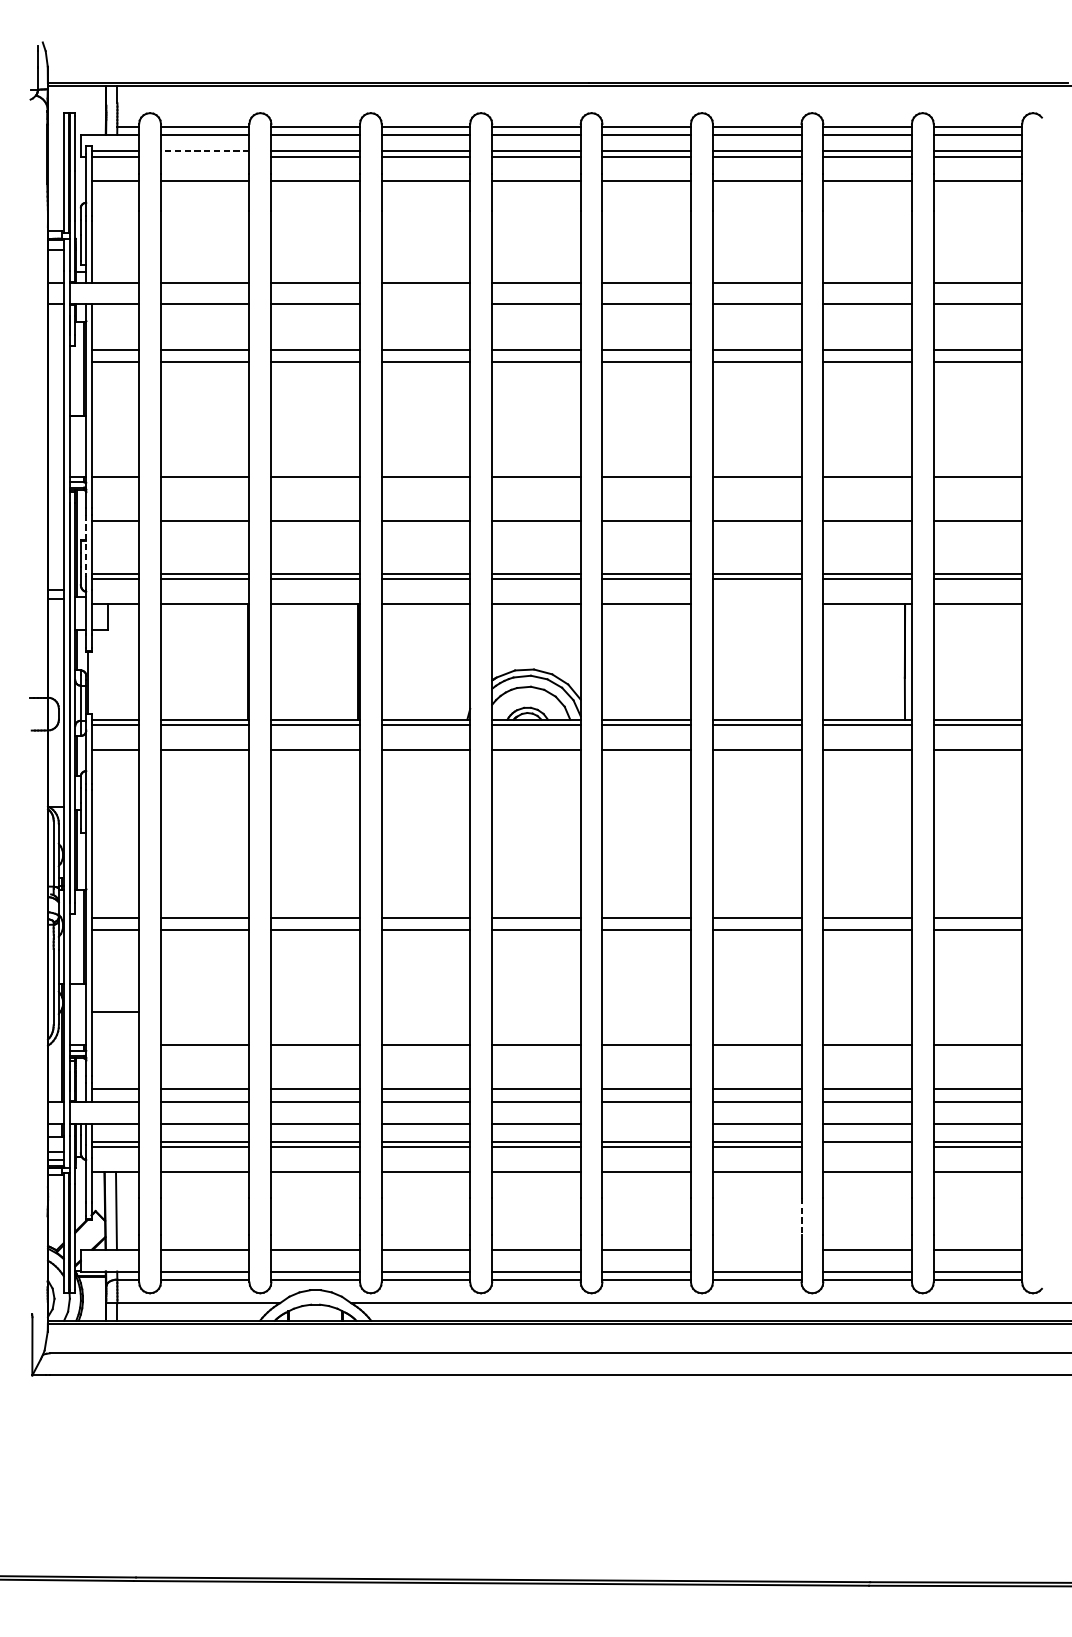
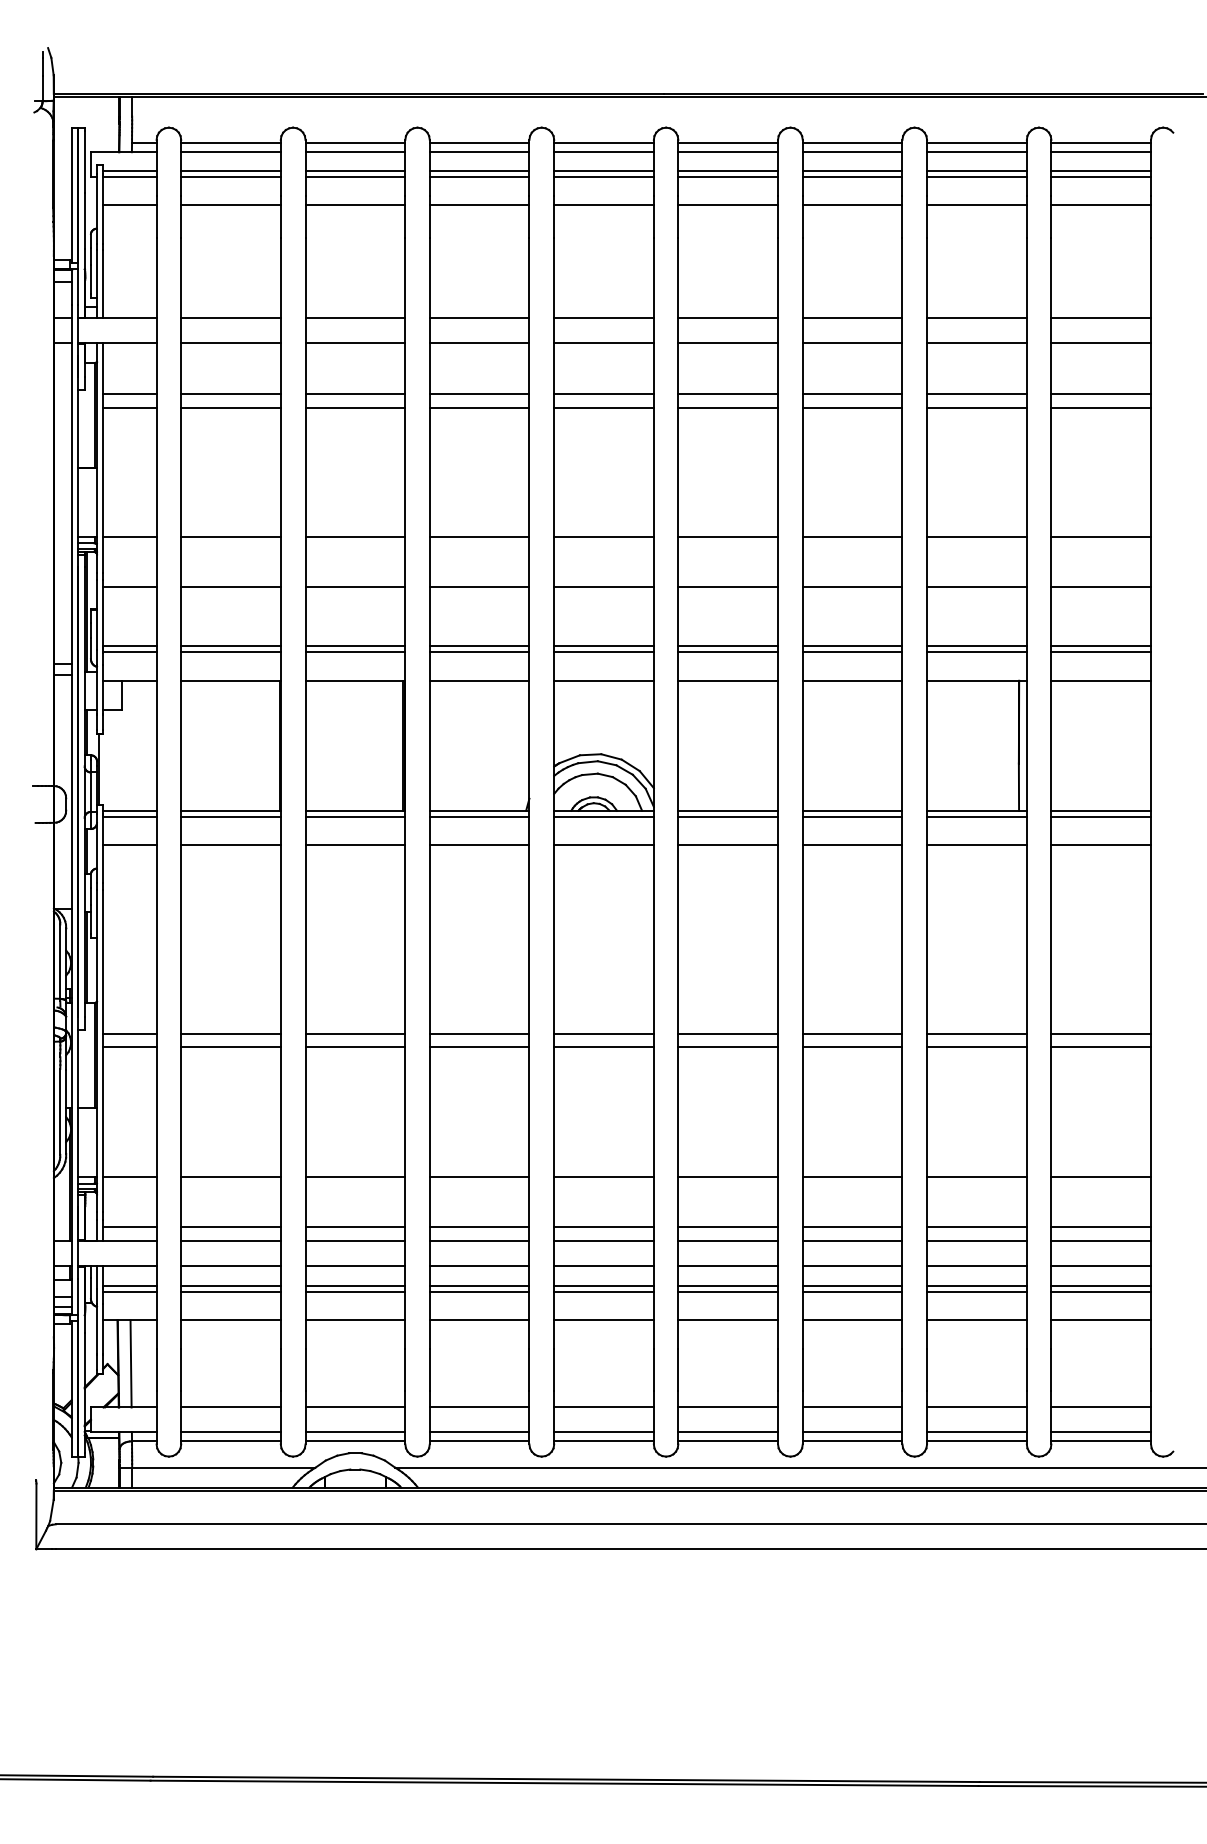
line: (205, 151) -> (231, 170), dashed -> solid
line: (204, 156) -> (230, 176), added
line: (425, 304) -> (479, 343), added
line: (86, 545) -> (97, 614), dashed -> solid
line: (757, 604) -> (852, 680), added
line: (115, 1011) -> (129, 1176), moved
line: (647, 1123) -> (728, 1265), added
line: (867, 1147) -> (976, 1292), added
line: (801, 1215) -> (902, 1369), dashed -> solid
line: (757, 1249) -> (852, 1407), added

